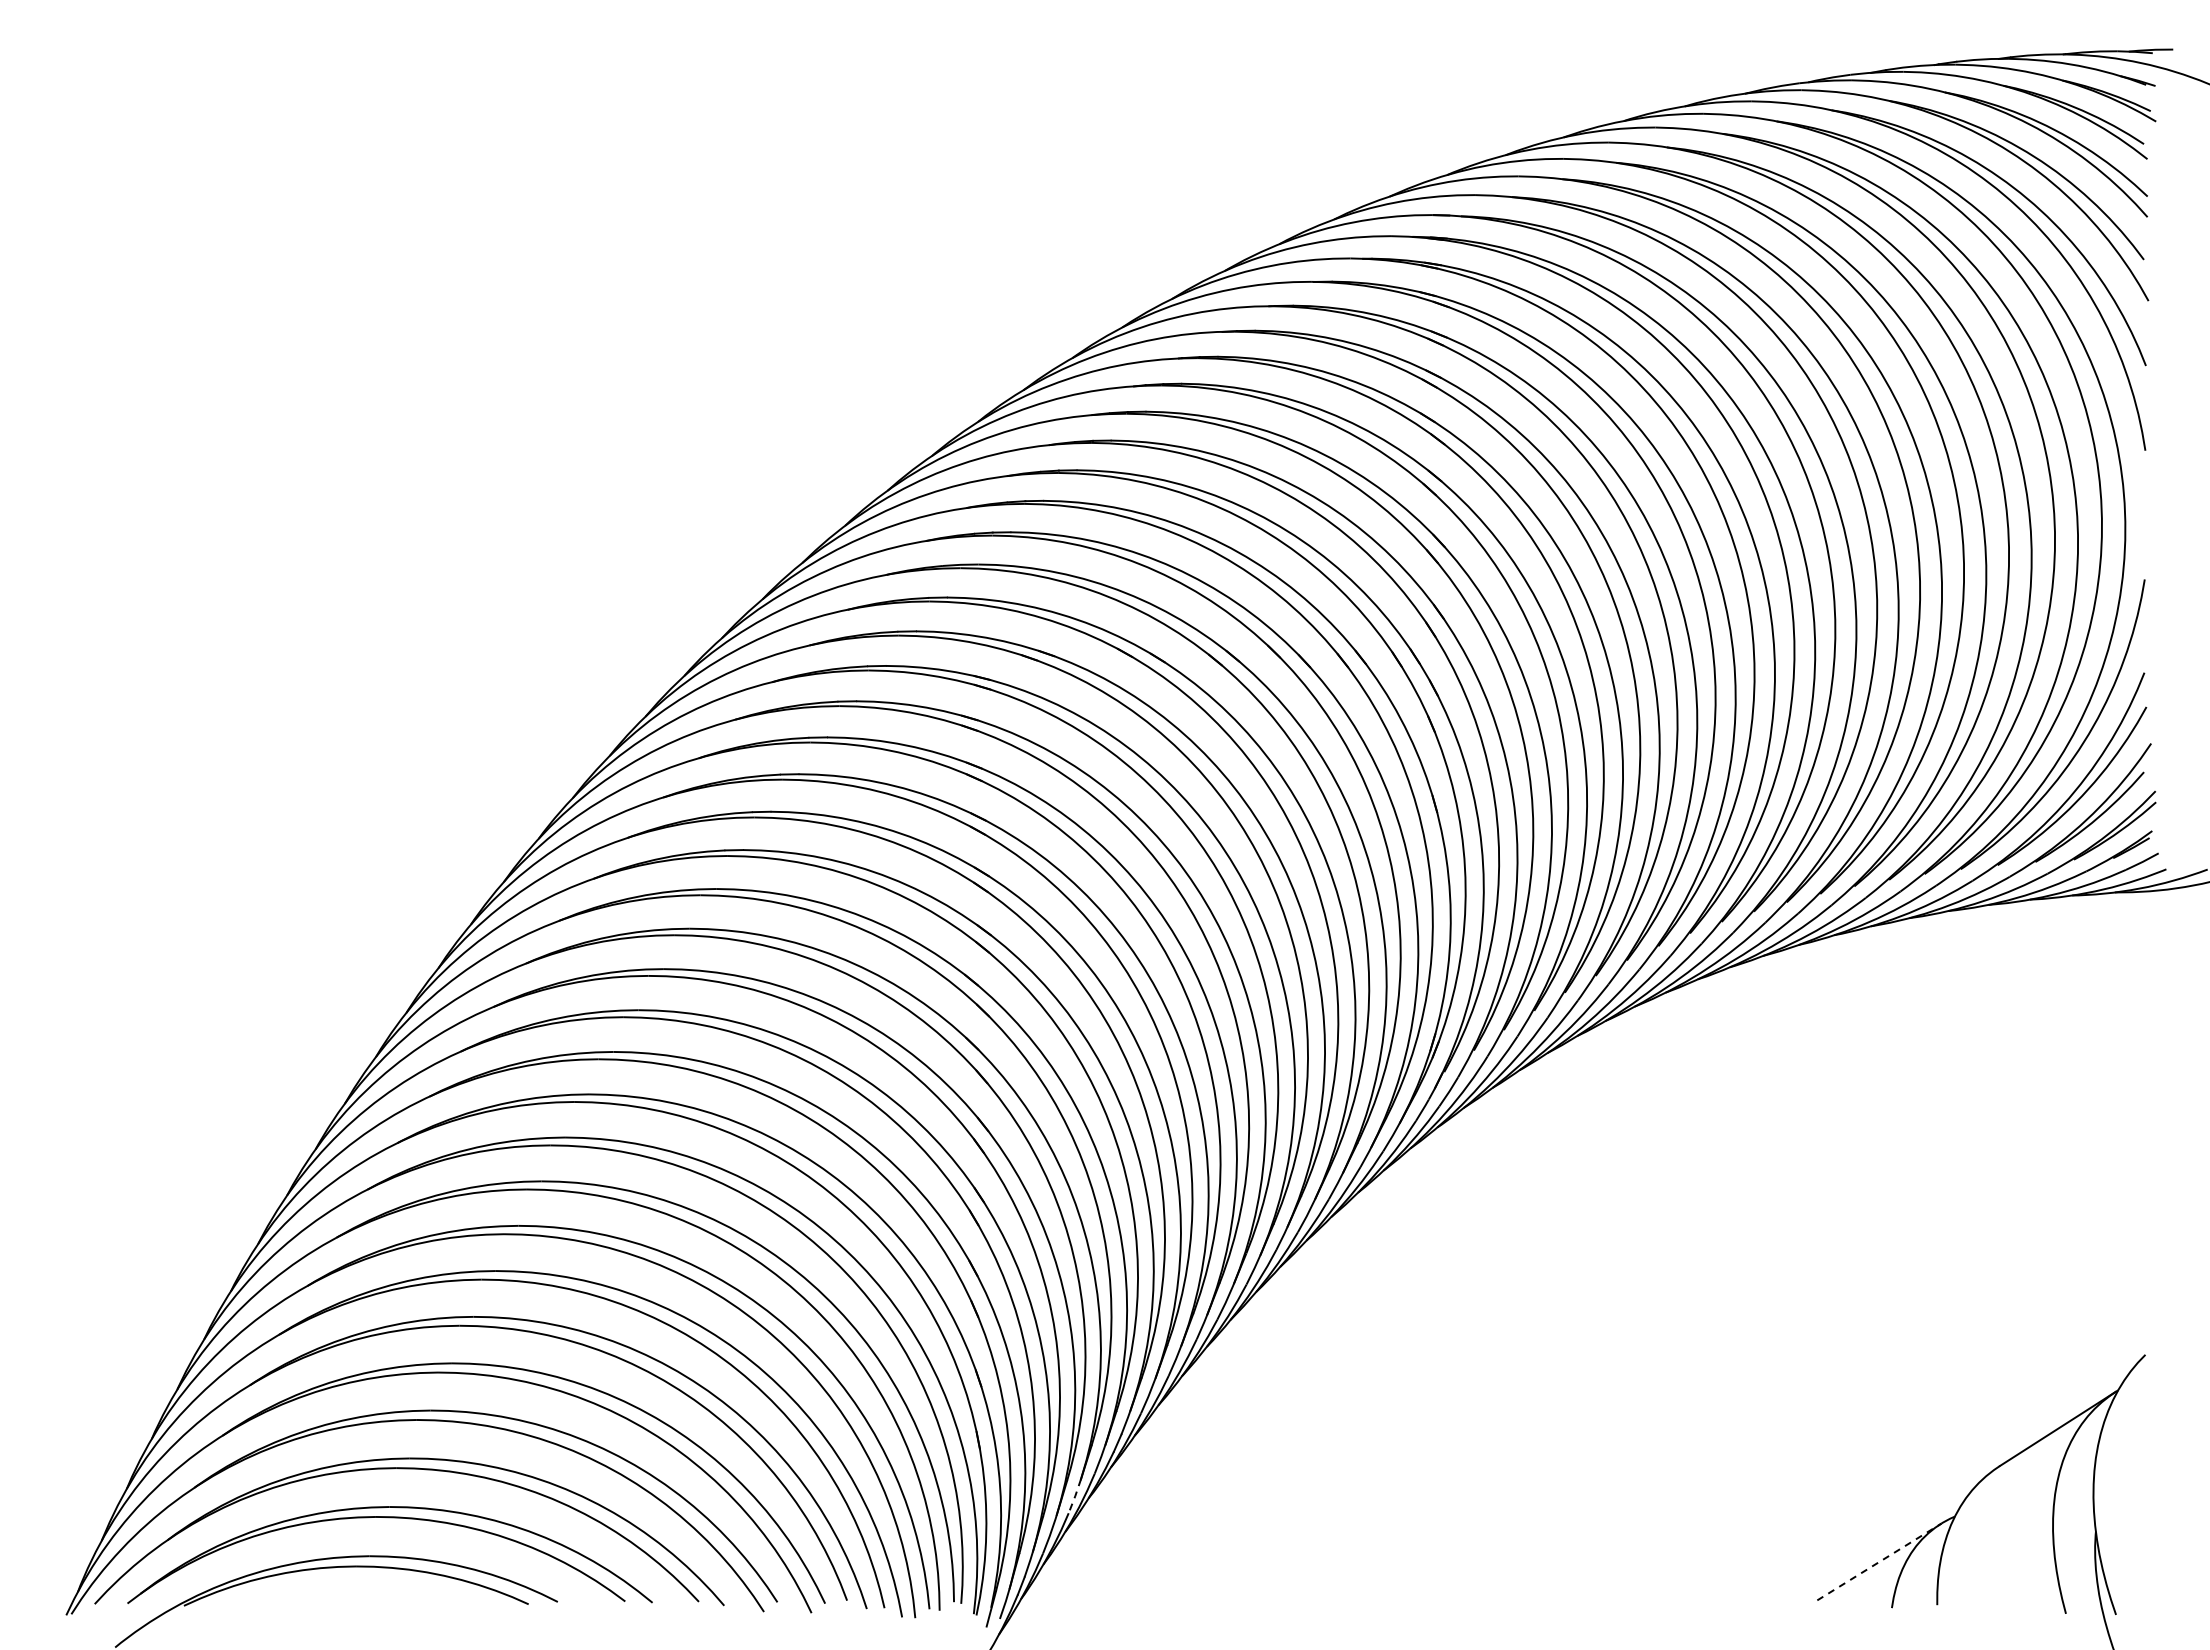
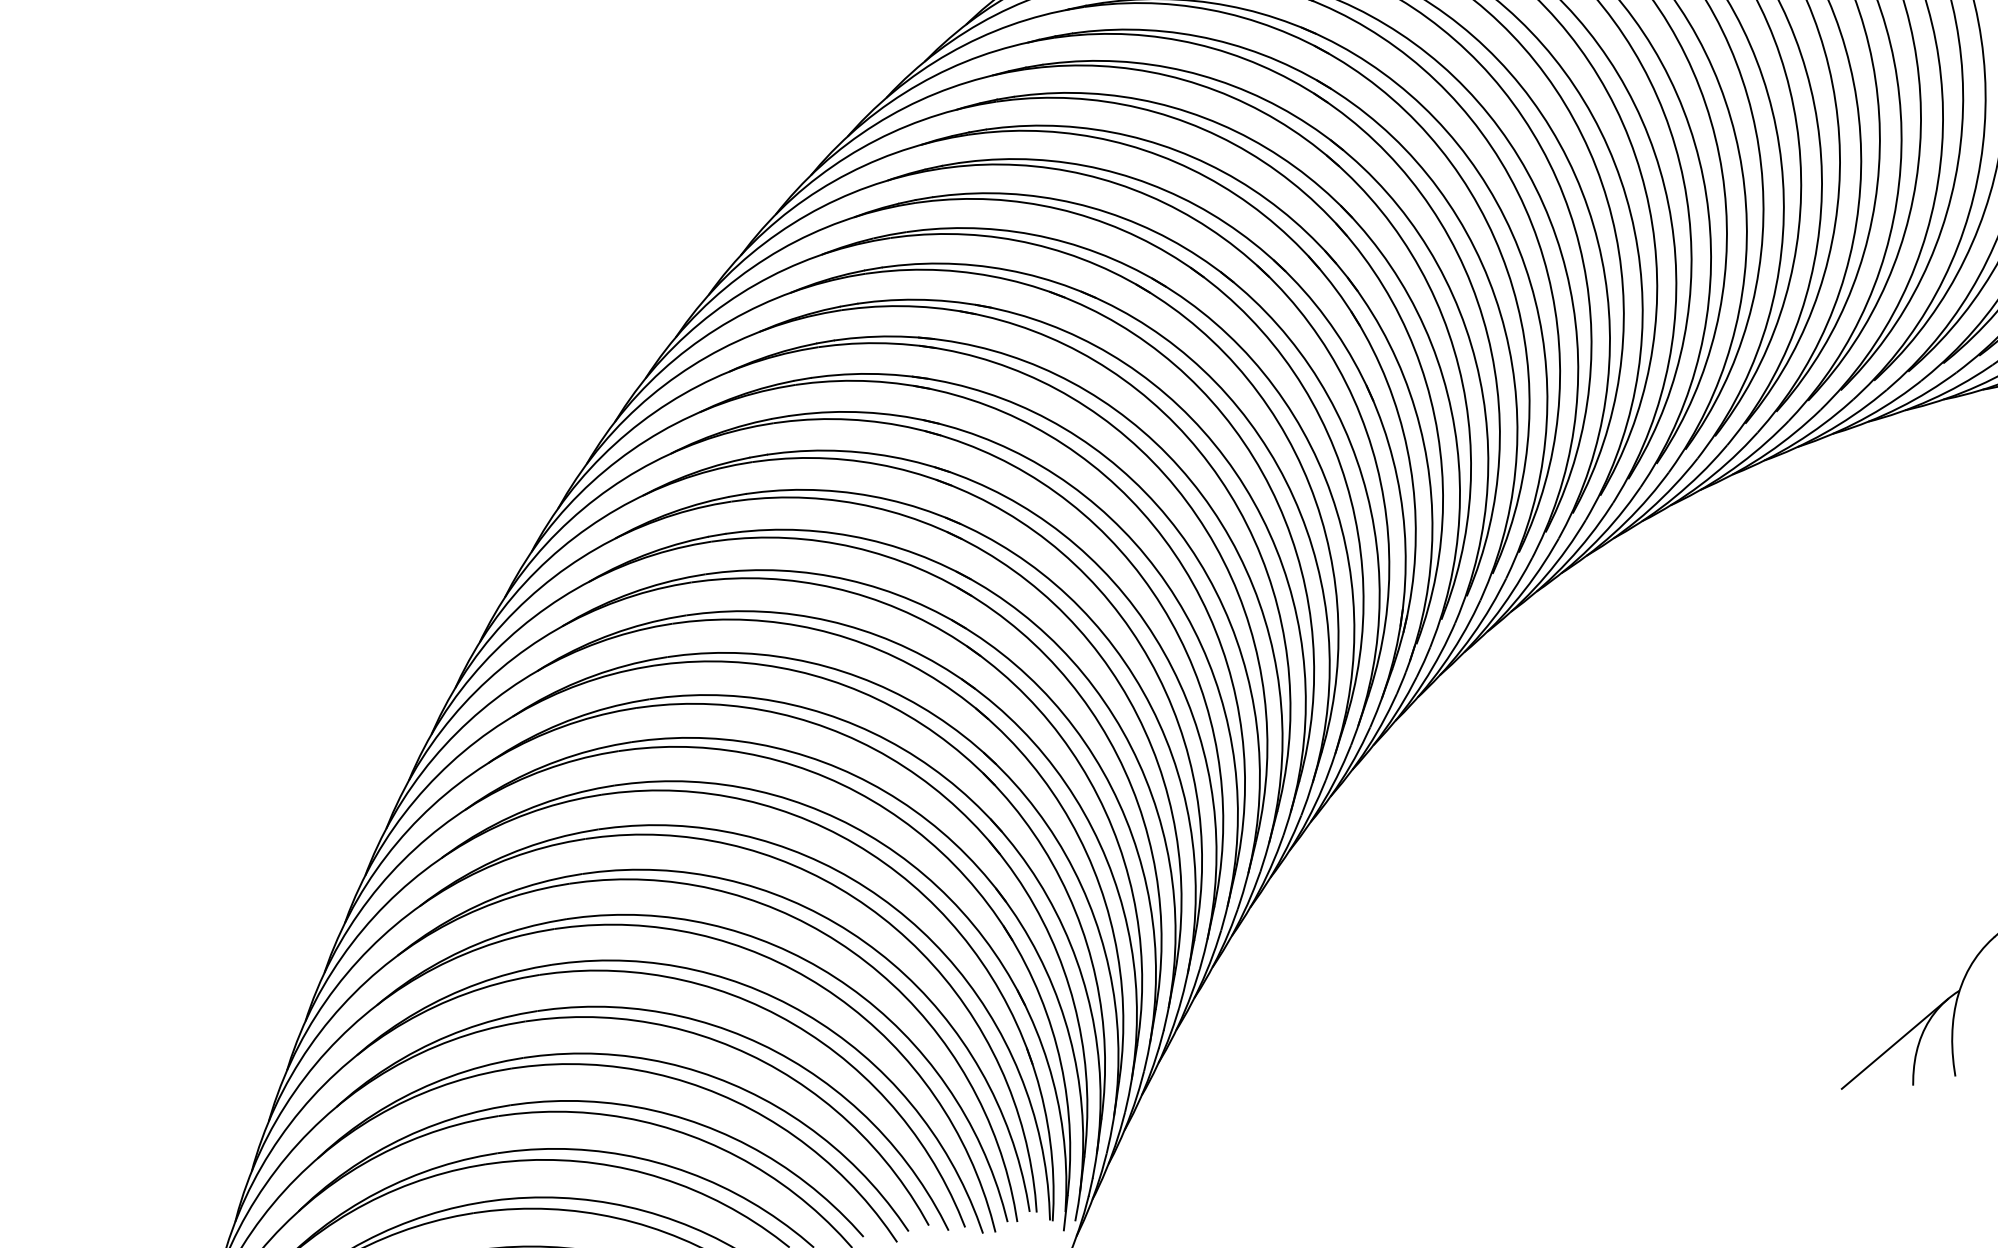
line: (1075, 1495) -> (1129, 1094), dashed -> solid
line: (1879, 1561) -> (1894, 1043), dashed -> solid

